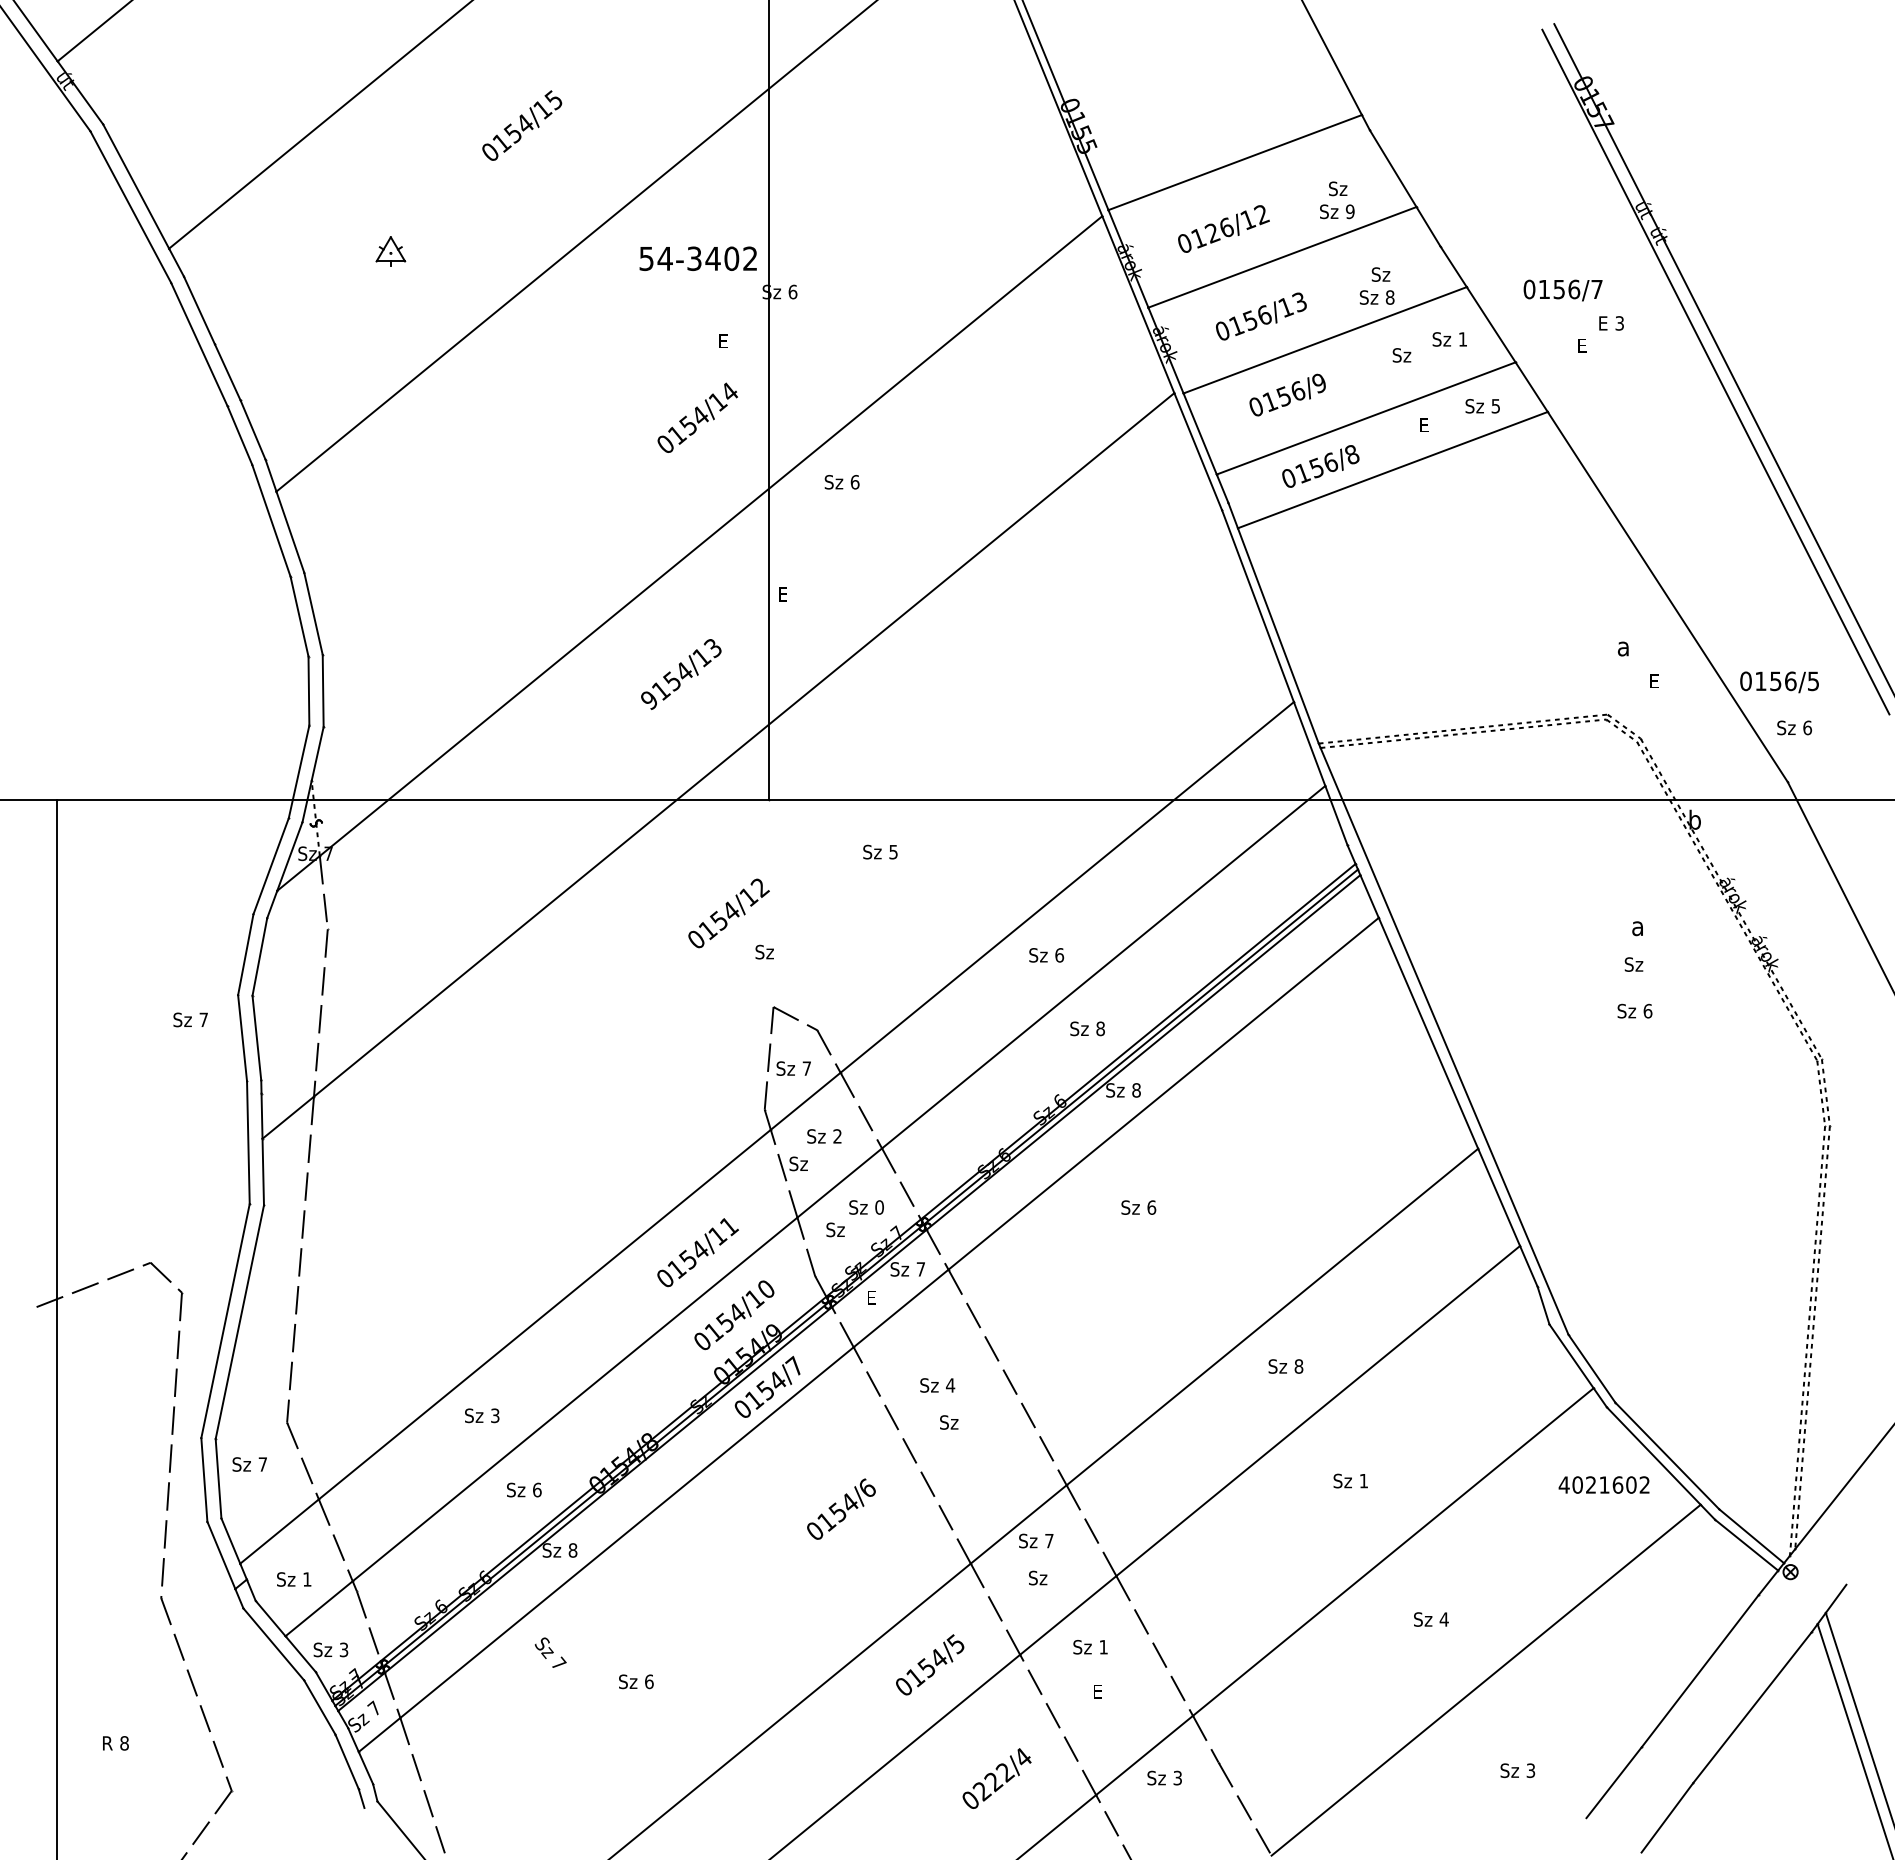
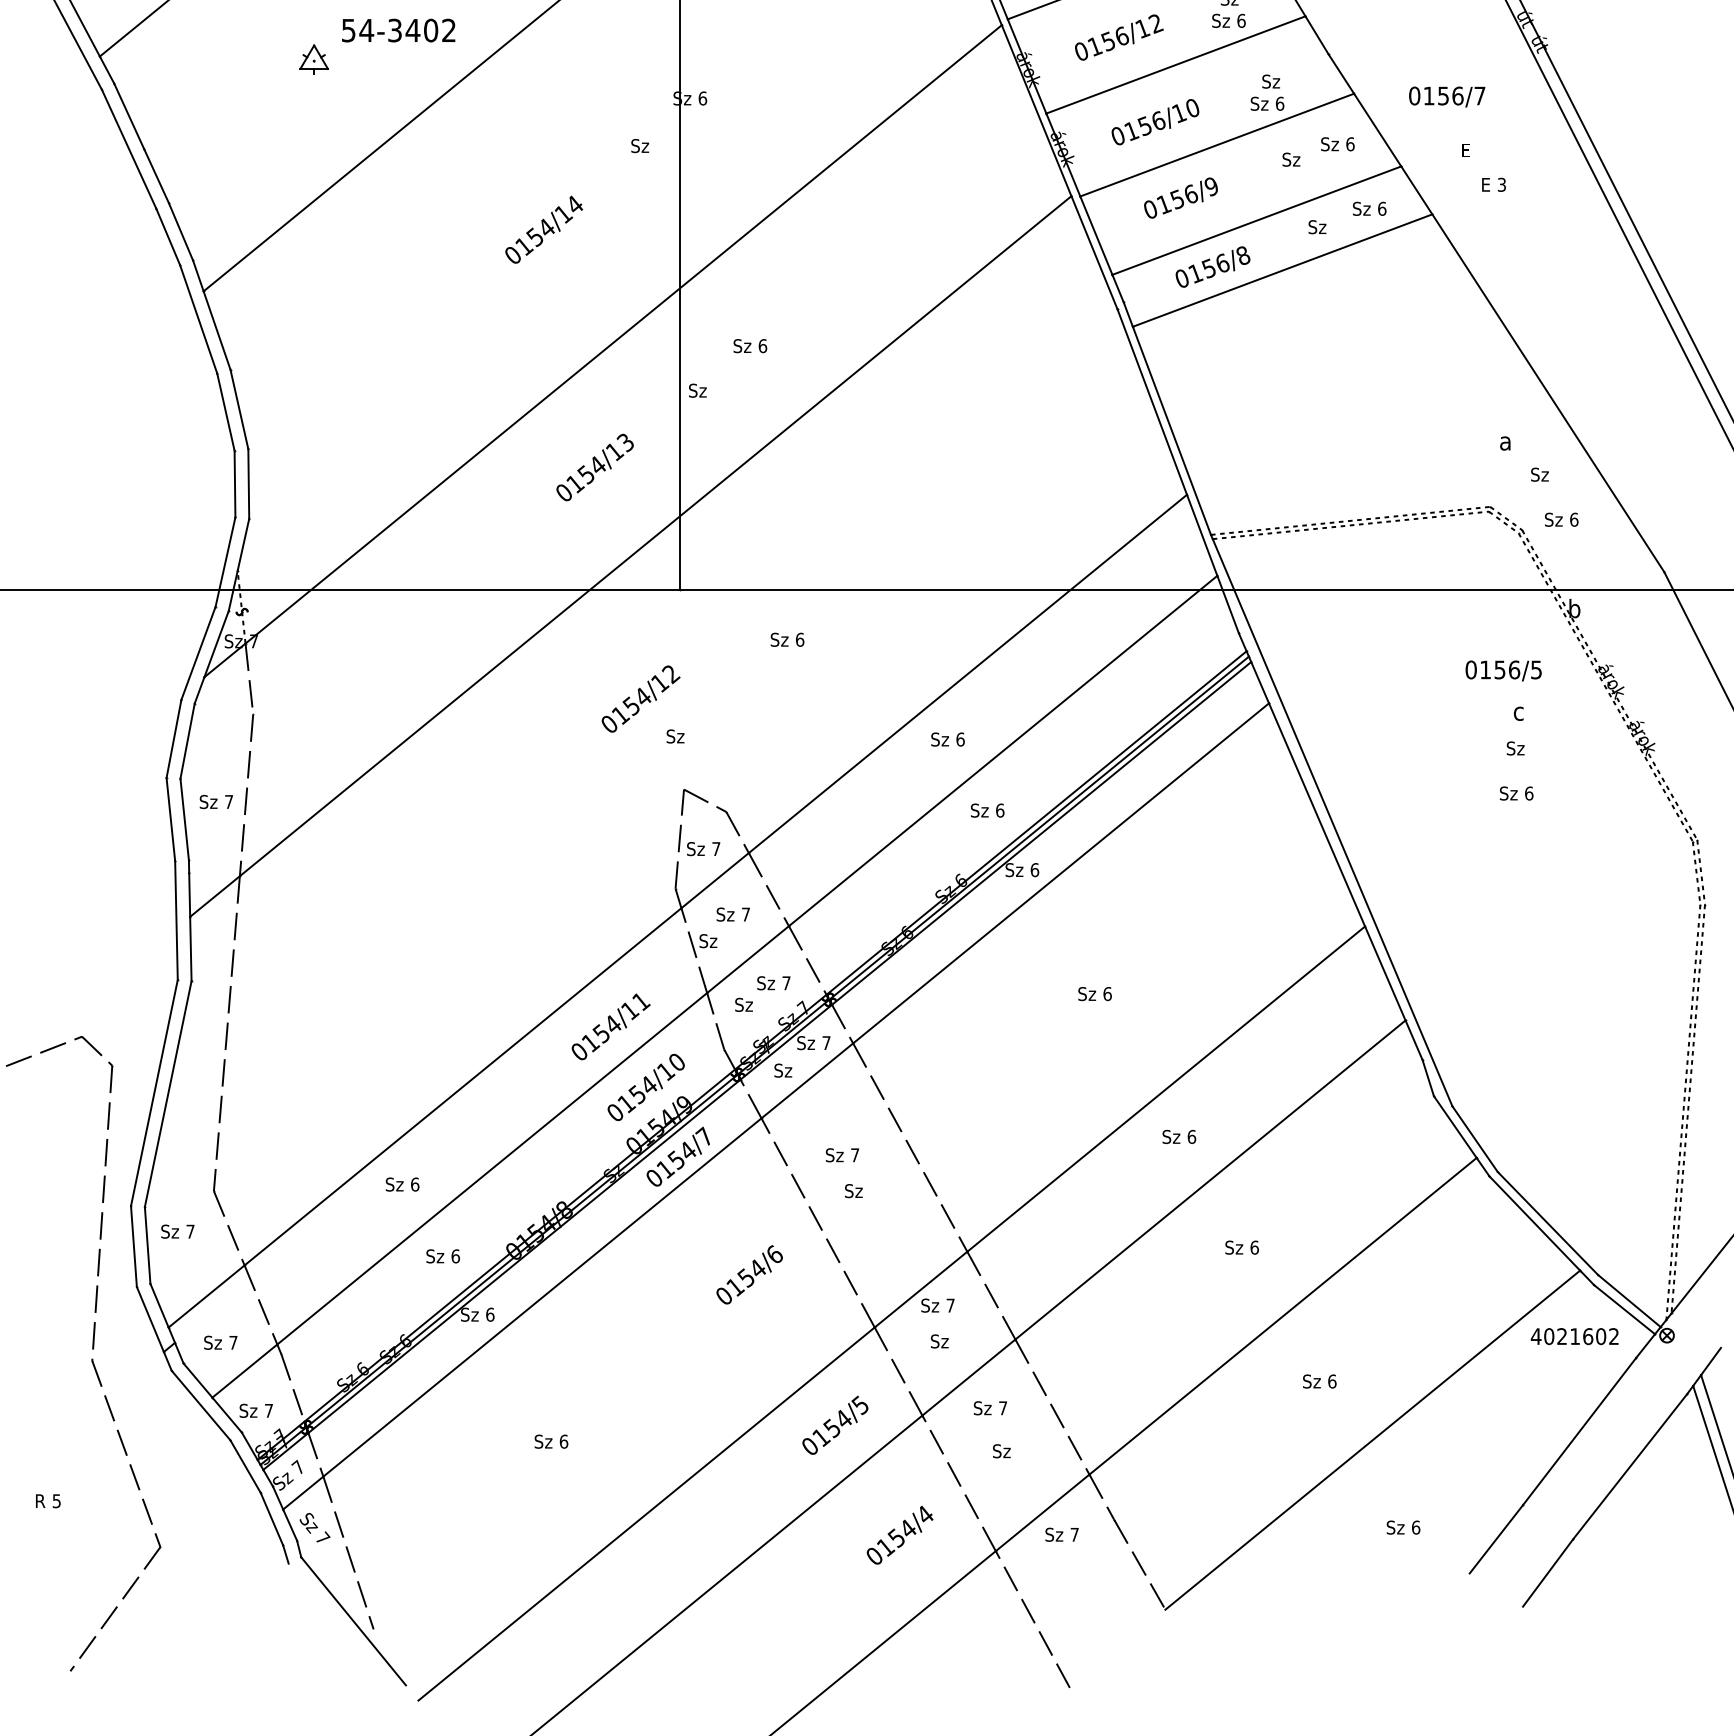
text: (1349, 211) -> (1240, 20), 9 -> 6
text: (1212, 232) -> (1108, 40), 0126/12 -> 0156/12
text: (697, 258) -> (397, 30), moved
text: (1389, 297) -> (1279, 103), 8 -> 6
text: (1299, 302) -> (1192, 108), 0156/13 -> 0156/10
text: (1611, 323) -> (1493, 184), moved
text: (1462, 339) -> (1349, 144), 1 -> 6
text: (728, 340) -> (640, 145), E -> Sz
text: (1495, 406) -> (1381, 209), 5 -> 6
text: (697, 417) -> (543, 229), moved
text: (1428, 424) -> (1317, 226), E -> Sz
text: (841, 482) -> (749, 346), moved
text: (787, 594) -> (697, 390), E -> Sz
text: (1659, 681) -> (1540, 474), E -> Sz
text: (1779, 682) -> (1503, 671), moved
text: (649, 700) -> (564, 493), 9154/13 -> 0154/13
text: (1794, 727) -> (1561, 519), moved
text: (893, 851) -> (799, 639), 5 -> 6
text: (1637, 928) -> (1519, 713), a -> c
text: (190, 1019) -> (216, 801), moved
text: (1100, 1028) -> (1000, 810), 8 -> 6
text: (1136, 1090) -> (1034, 870), 8 -> 6
text: (837, 1136) -> (745, 914), 2 -> 7
text: (879, 1207) -> (786, 983), 0 -> 7
text: (1138, 1207) -> (1094, 993), moved
text: (876, 1297) -> (783, 1070), E -> Sz
text: (1298, 1366) -> (1191, 1136), 8 -> 6
text: (950, 1385) -> (855, 1155), 4 -> 7
text: (495, 1415) -> (415, 1184), 3 -> 6
text: (1363, 1480) -> (1254, 1247), 1 -> 6
text: (1603, 1484) -> (1574, 1336), moved
text: (572, 1550) -> (489, 1314), 8 -> 6
text: (307, 1579) -> (233, 1342), 1 -> 7
text: (1443, 1619) -> (1331, 1381), 4 -> 6
text: (1103, 1647) -> (1002, 1408), 1 -> 7
text: (343, 1649) -> (268, 1410), 3 -> 7
text: (550, 1652) -> (314, 1527), moved
text: (1102, 1691) -> (1001, 1451), E -> Sz
text: (124, 1743) -> (56, 1501), 8 -> 5
text: (1530, 1770) -> (1415, 1527), 3 -> 6
text: (1177, 1777) -> (1074, 1534), 3 -> 7
text: (993, 1781) -> (896, 1538), 0222/4 -> 0154/4

